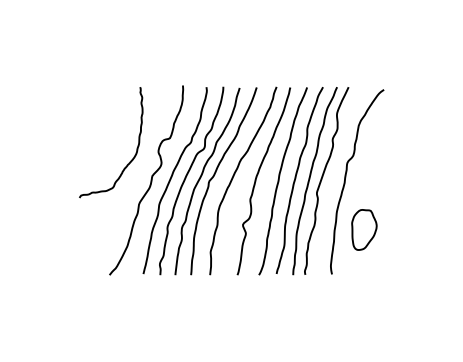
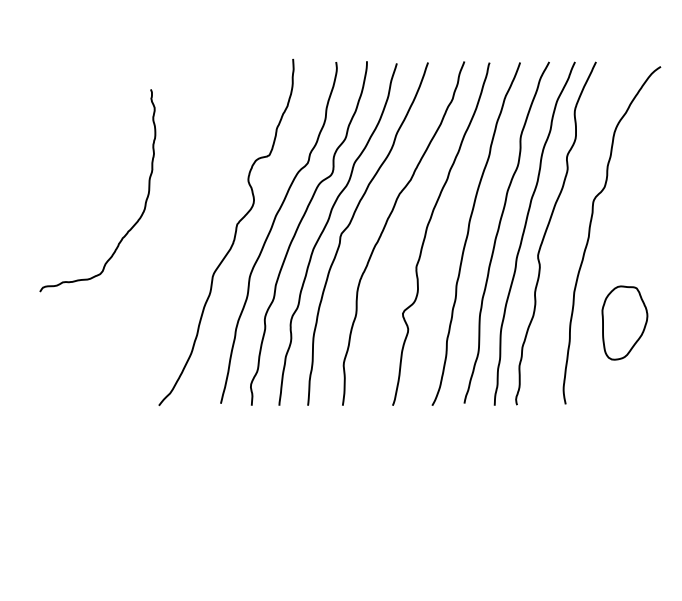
curve: (136, 148) -> (144, 201), moved

